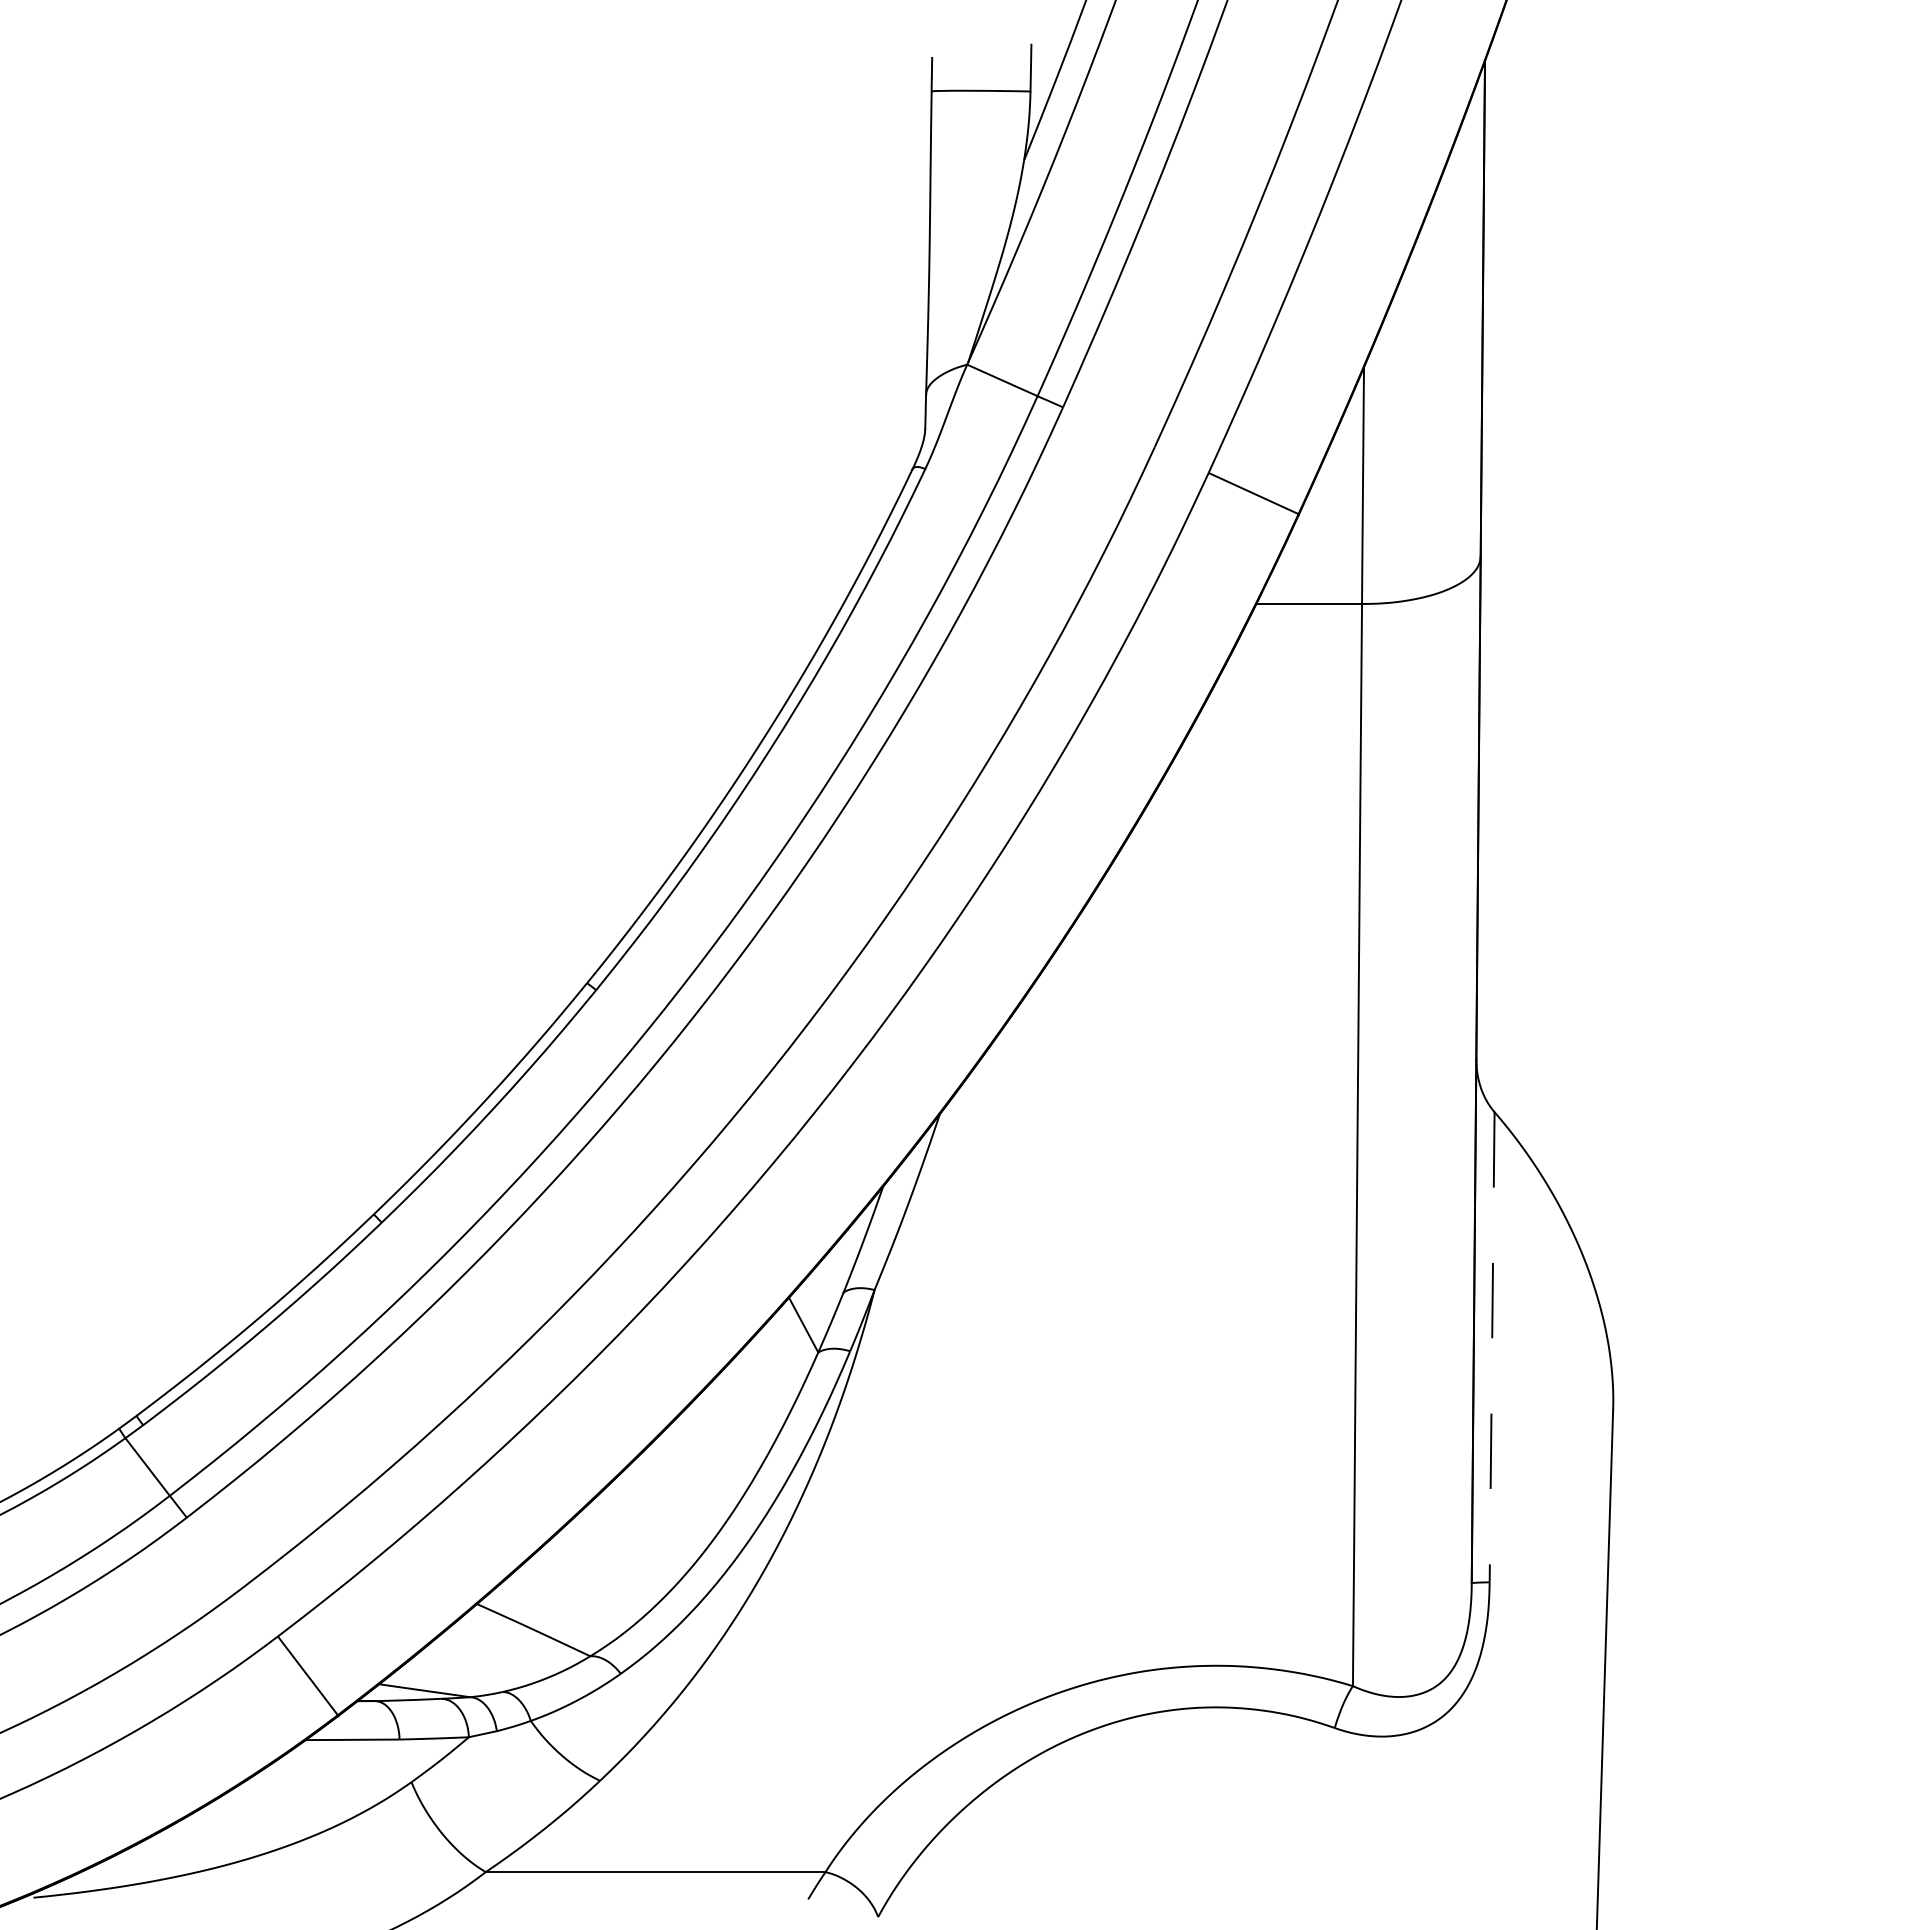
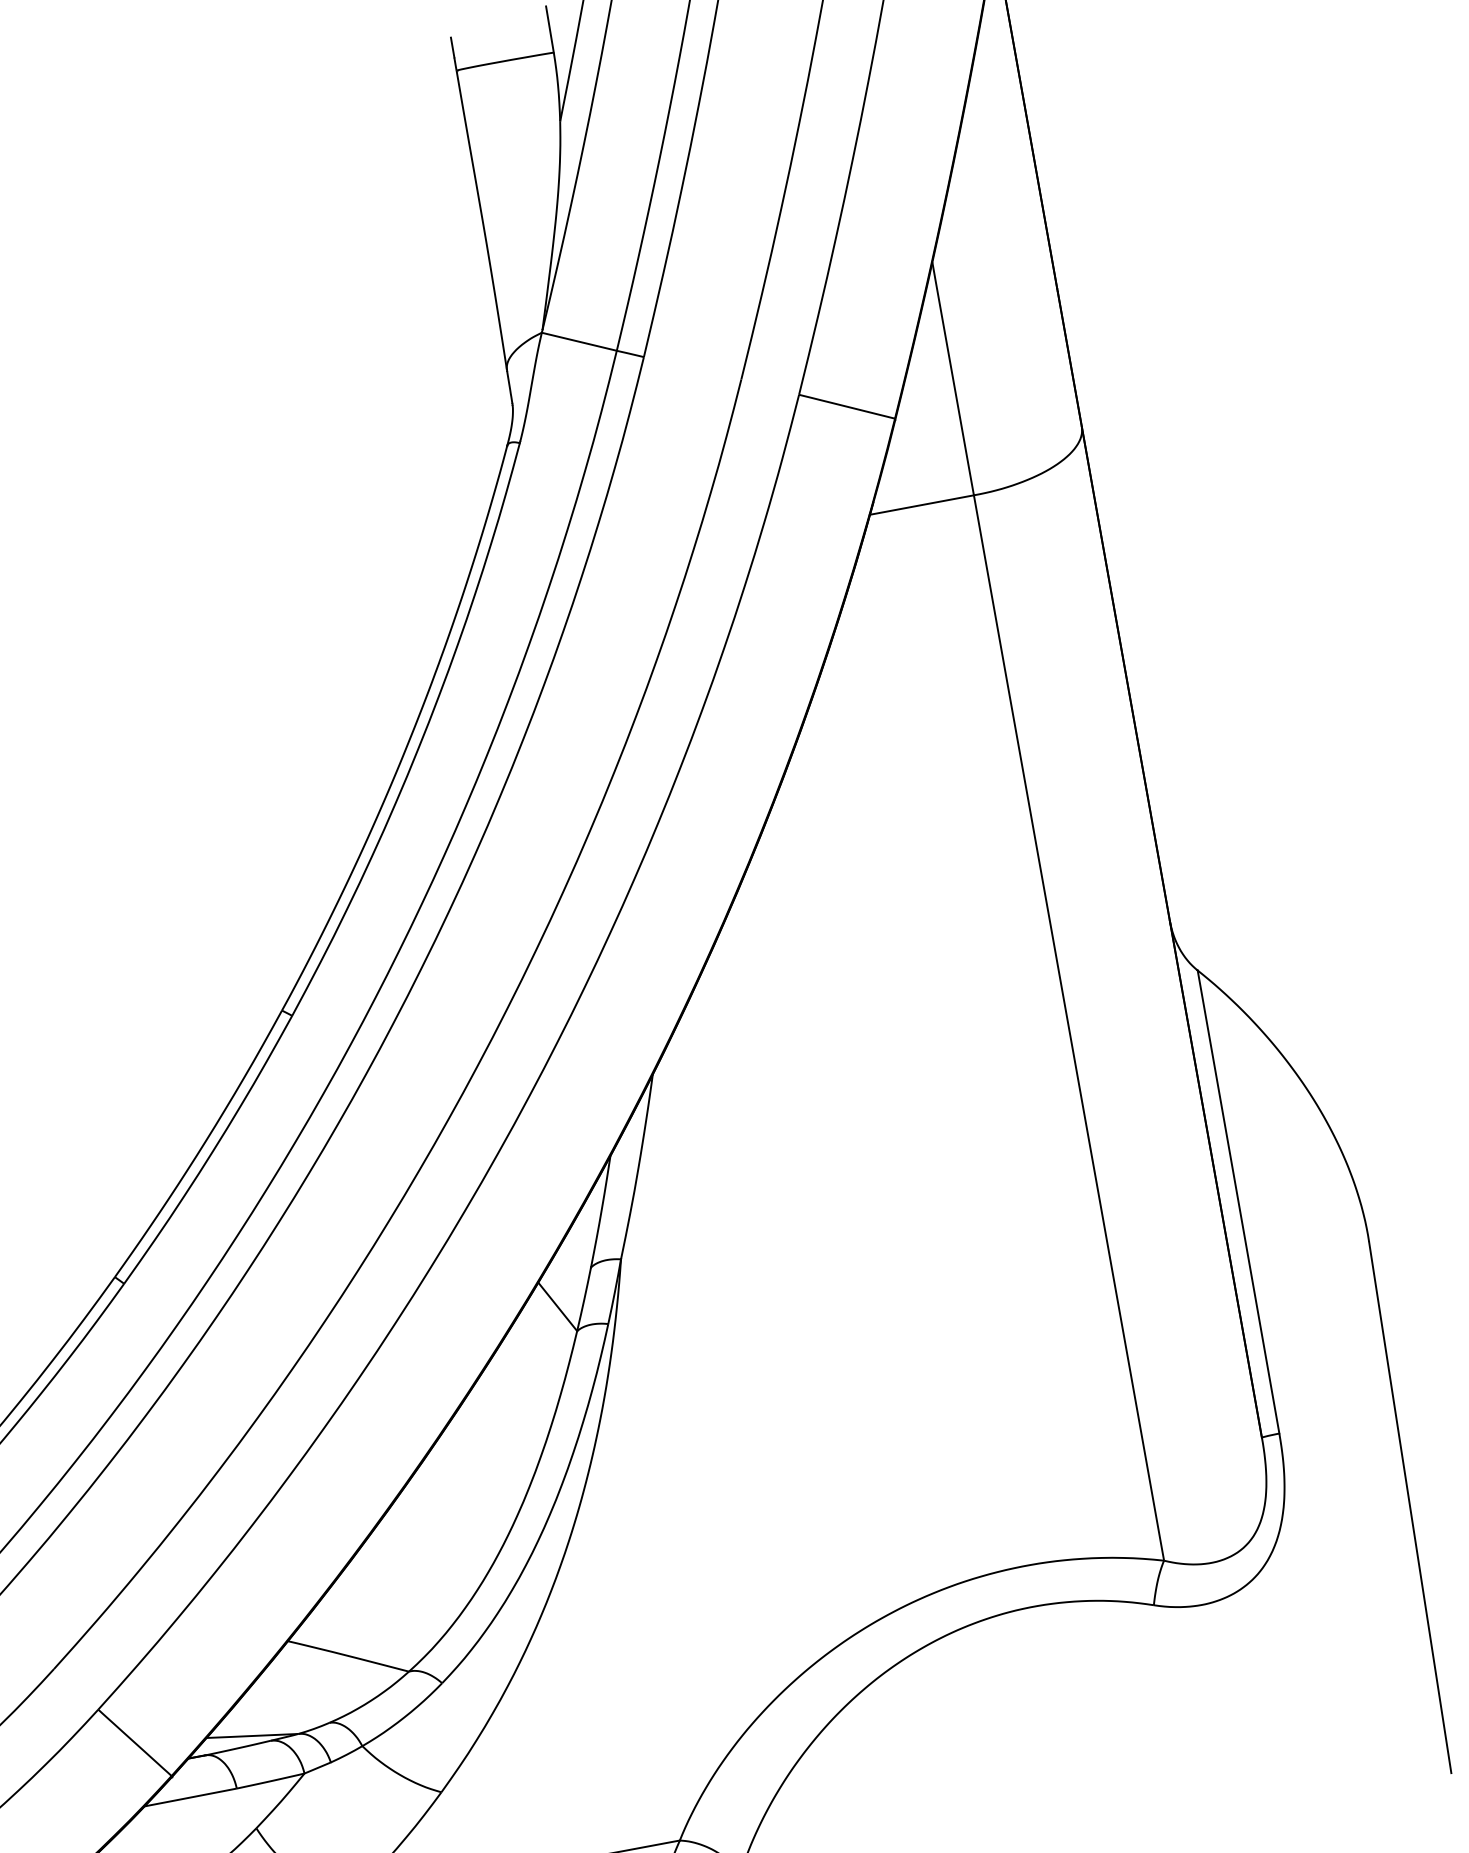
line: (1492, 1347) -> (1238, 1202), dashed -> solid

